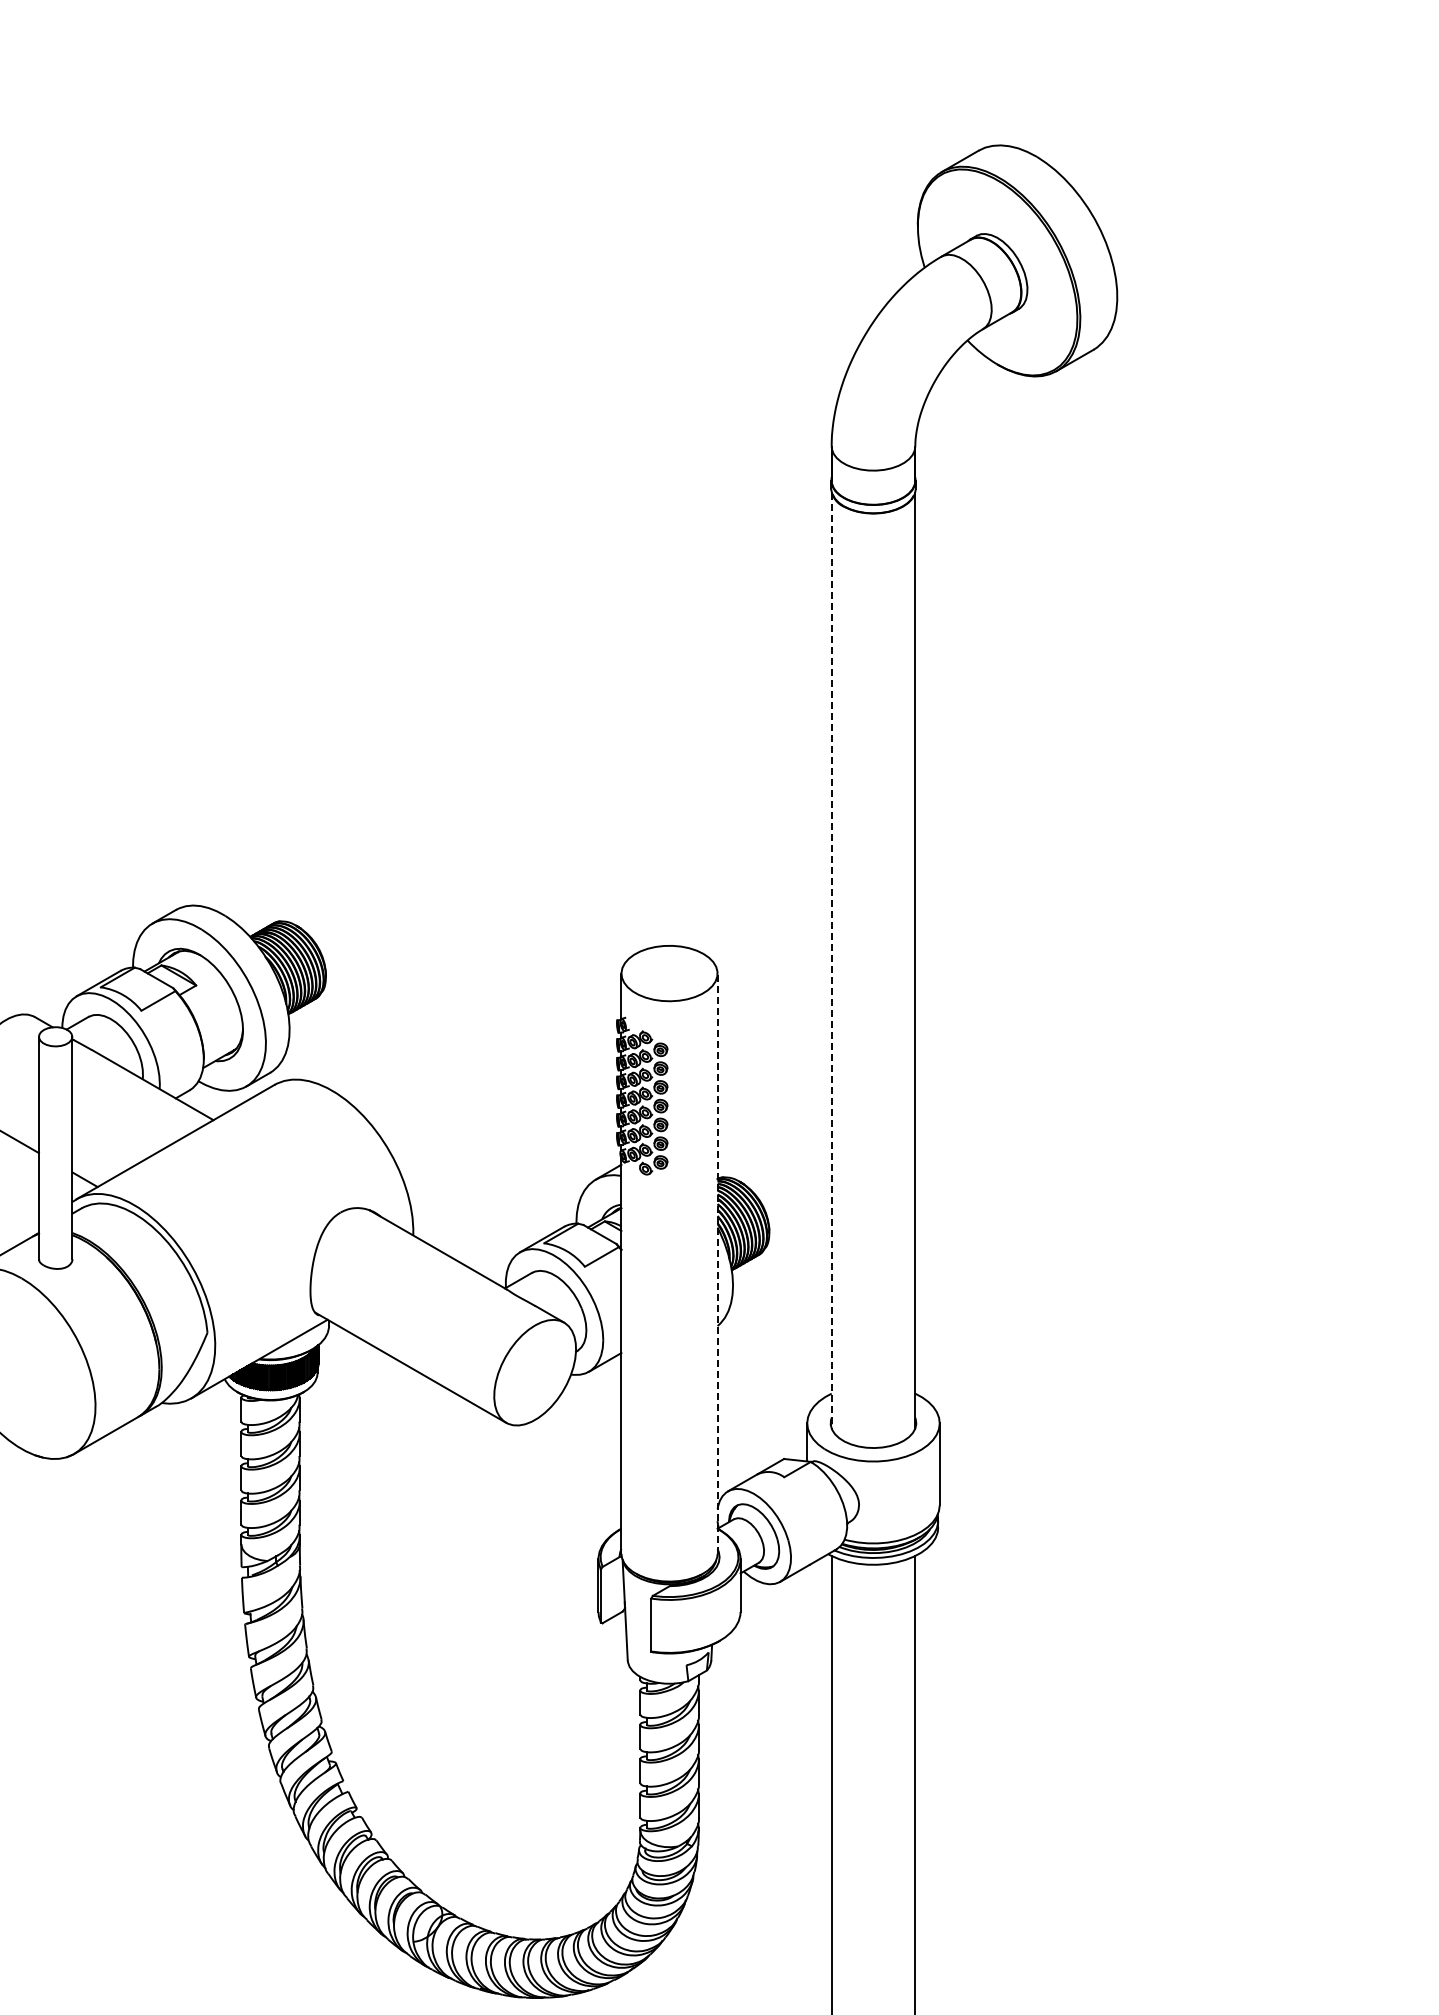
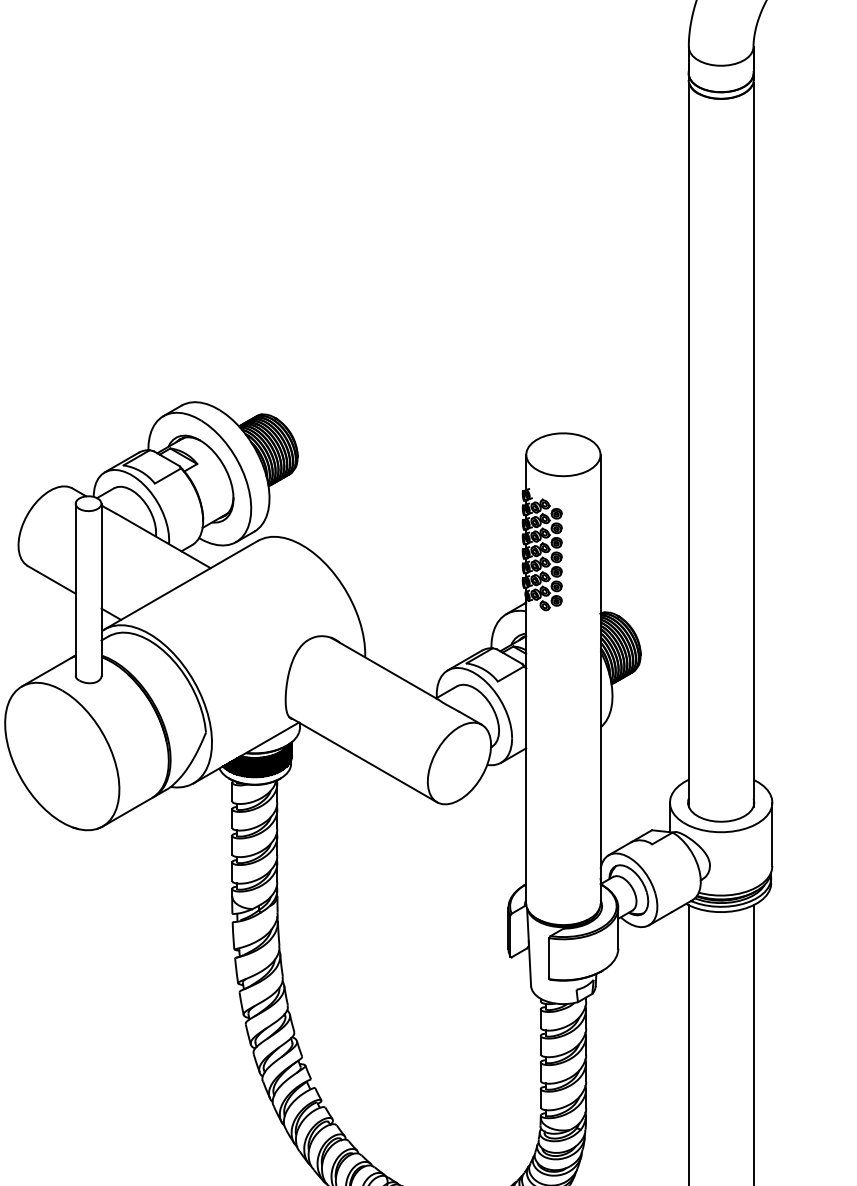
line: (831, 961) -> (688, 445), dashed -> solid
line: (717, 1263) -> (600, 679), dashed -> solid

